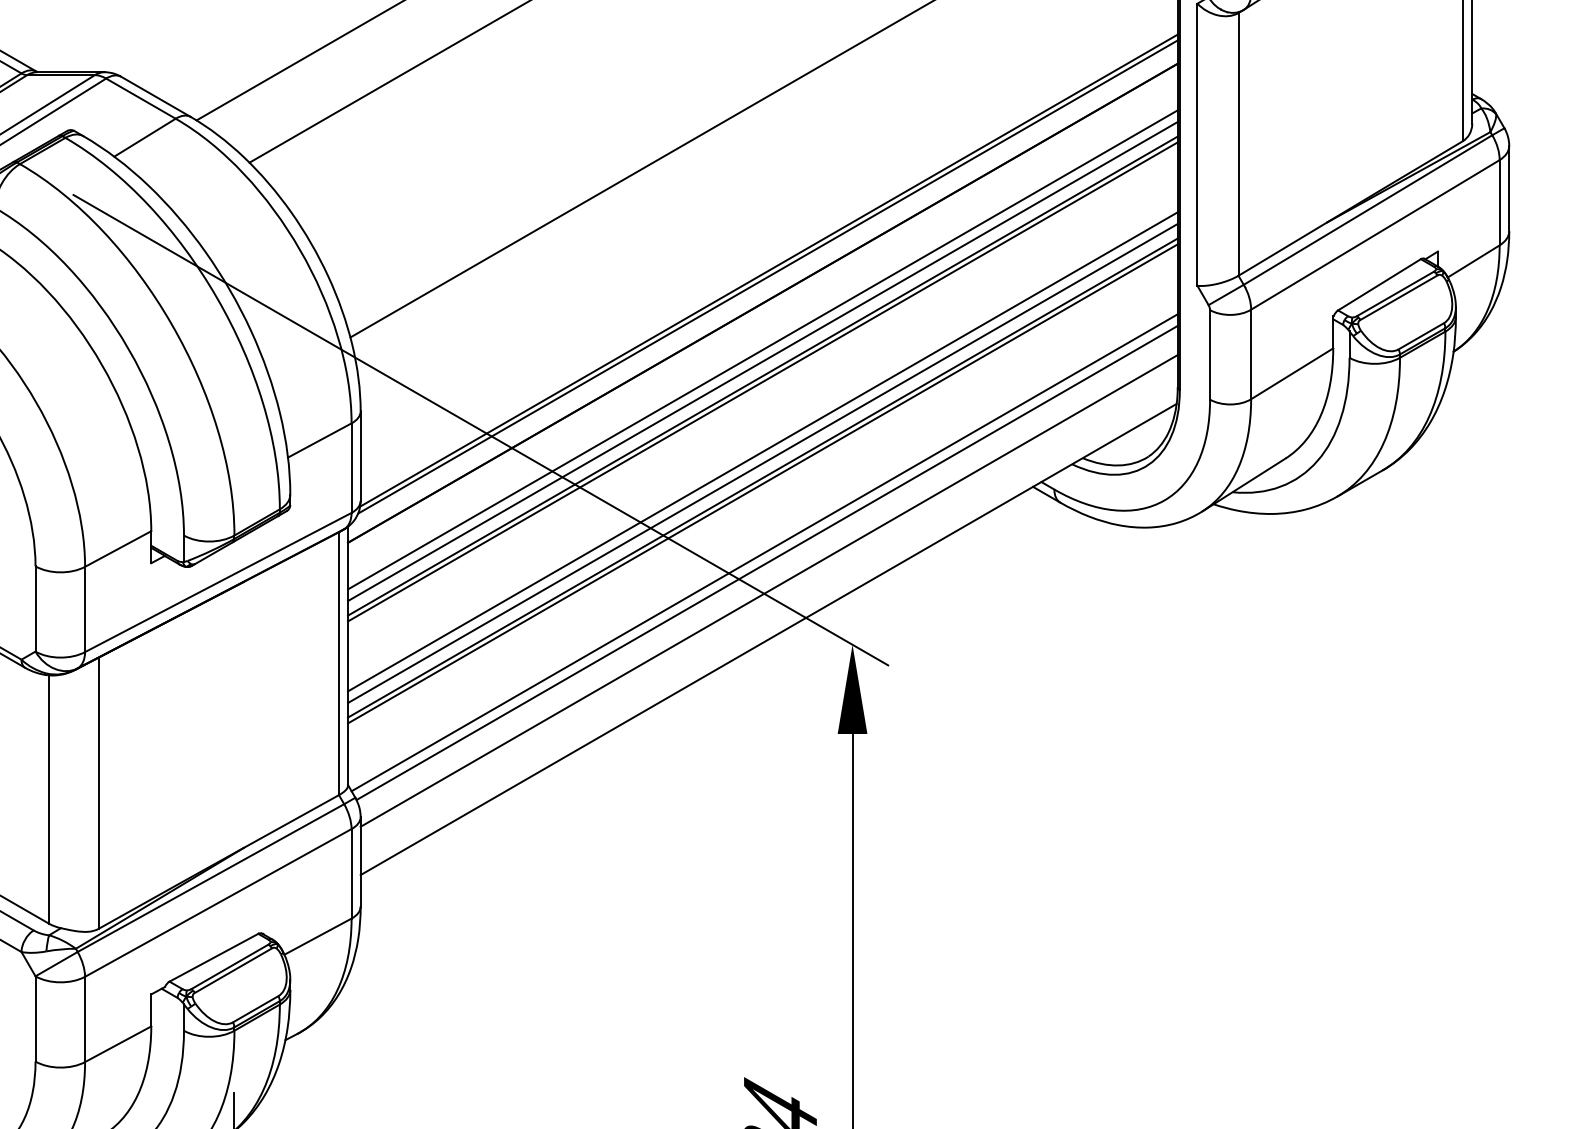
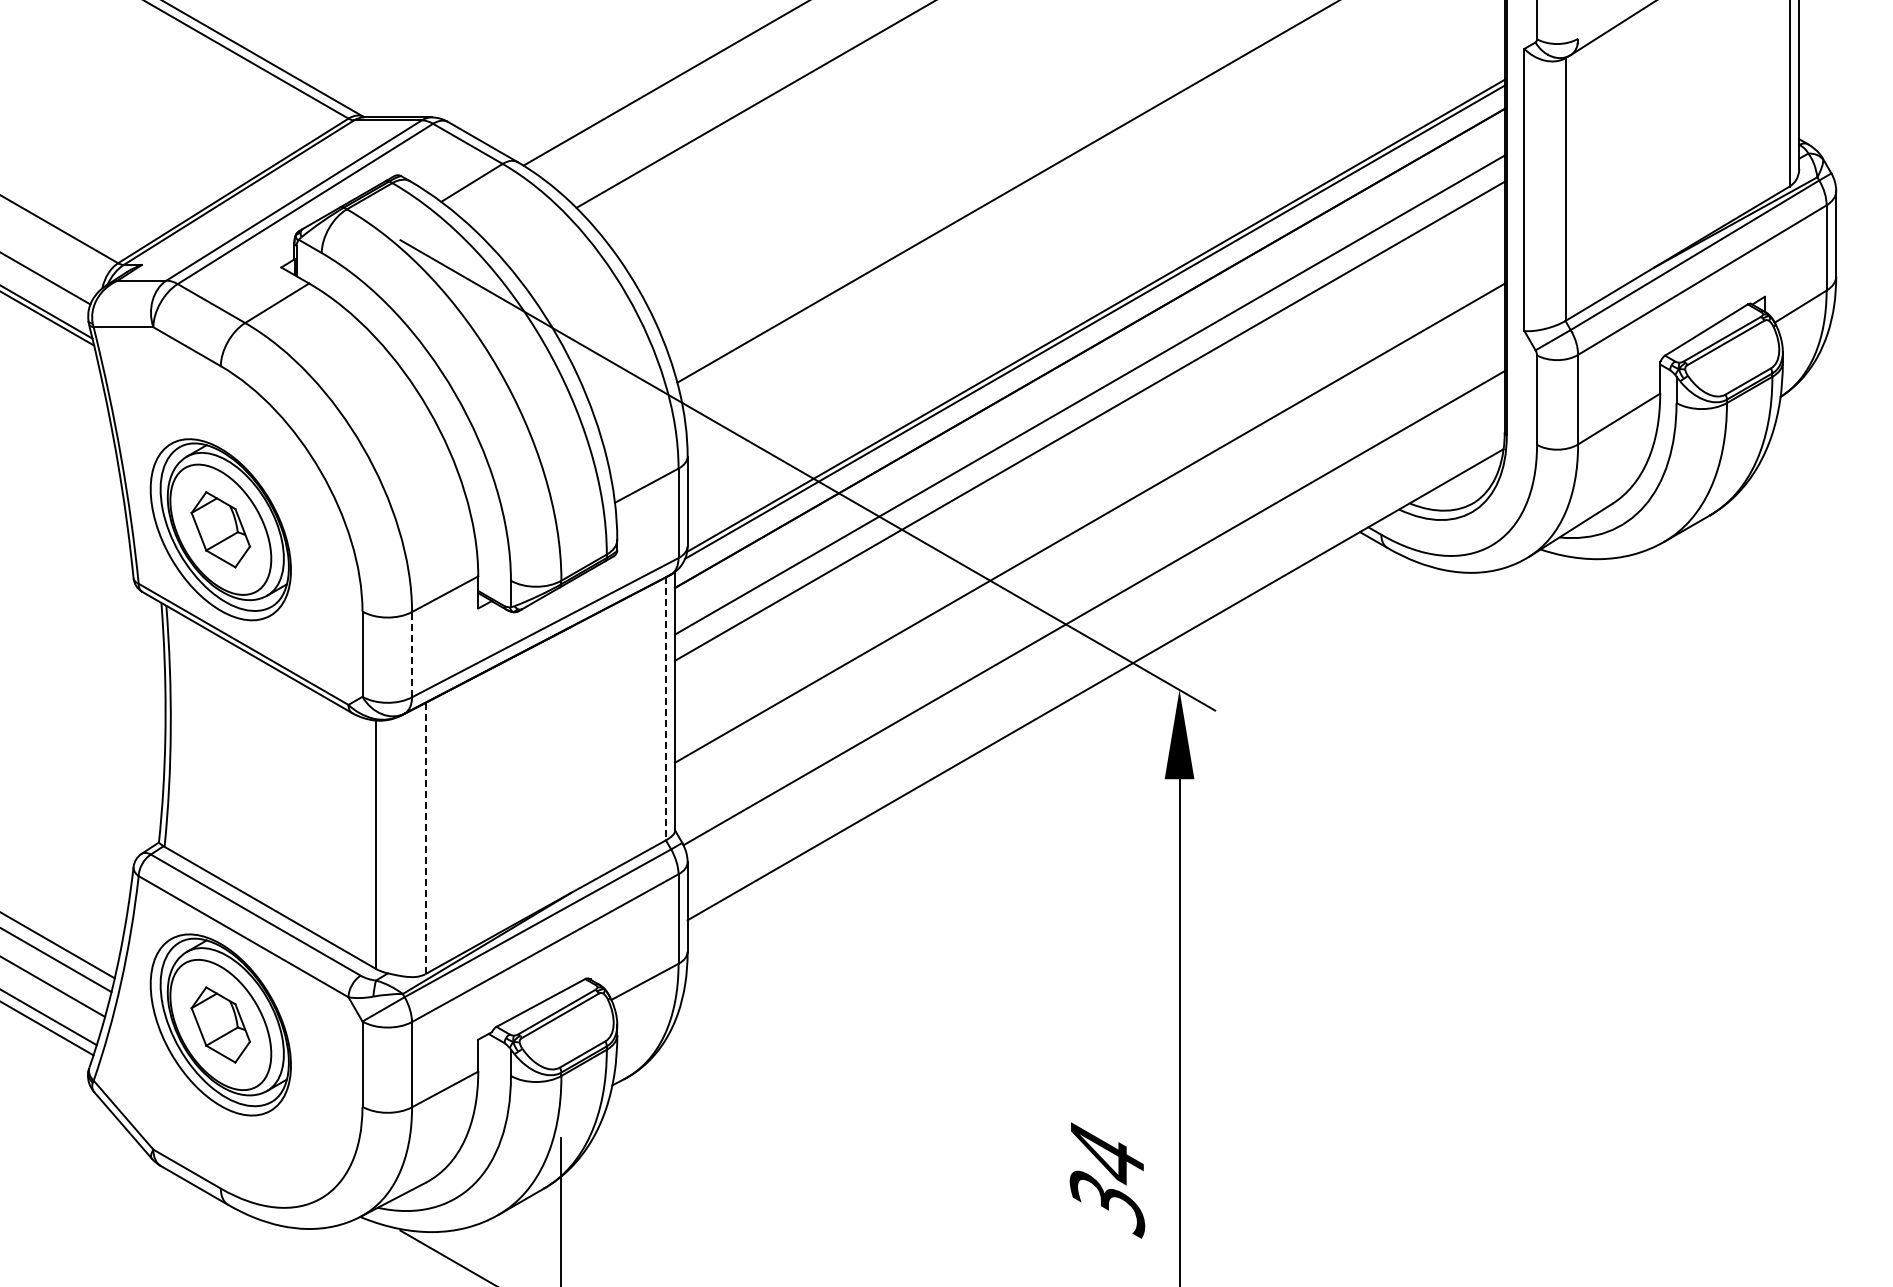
line: (762, 361) -> (1089, 406), removed
line: (762, 381) -> (1089, 426), removed
line: (762, 451) -> (1089, 496), removed
line: (762, 463) -> (1089, 508), removed
line: (762, 483) -> (1089, 528), removed
line: (764, 552) -> (1091, 597), removed
line: (768, 591) -> (1095, 636), removed
line: (85, 609) -> (412, 654), solid -> dashed
line: (338, 664) -> (665, 709), solid -> dashed
line: (98, 793) -> (425, 838), solid -> dashed

